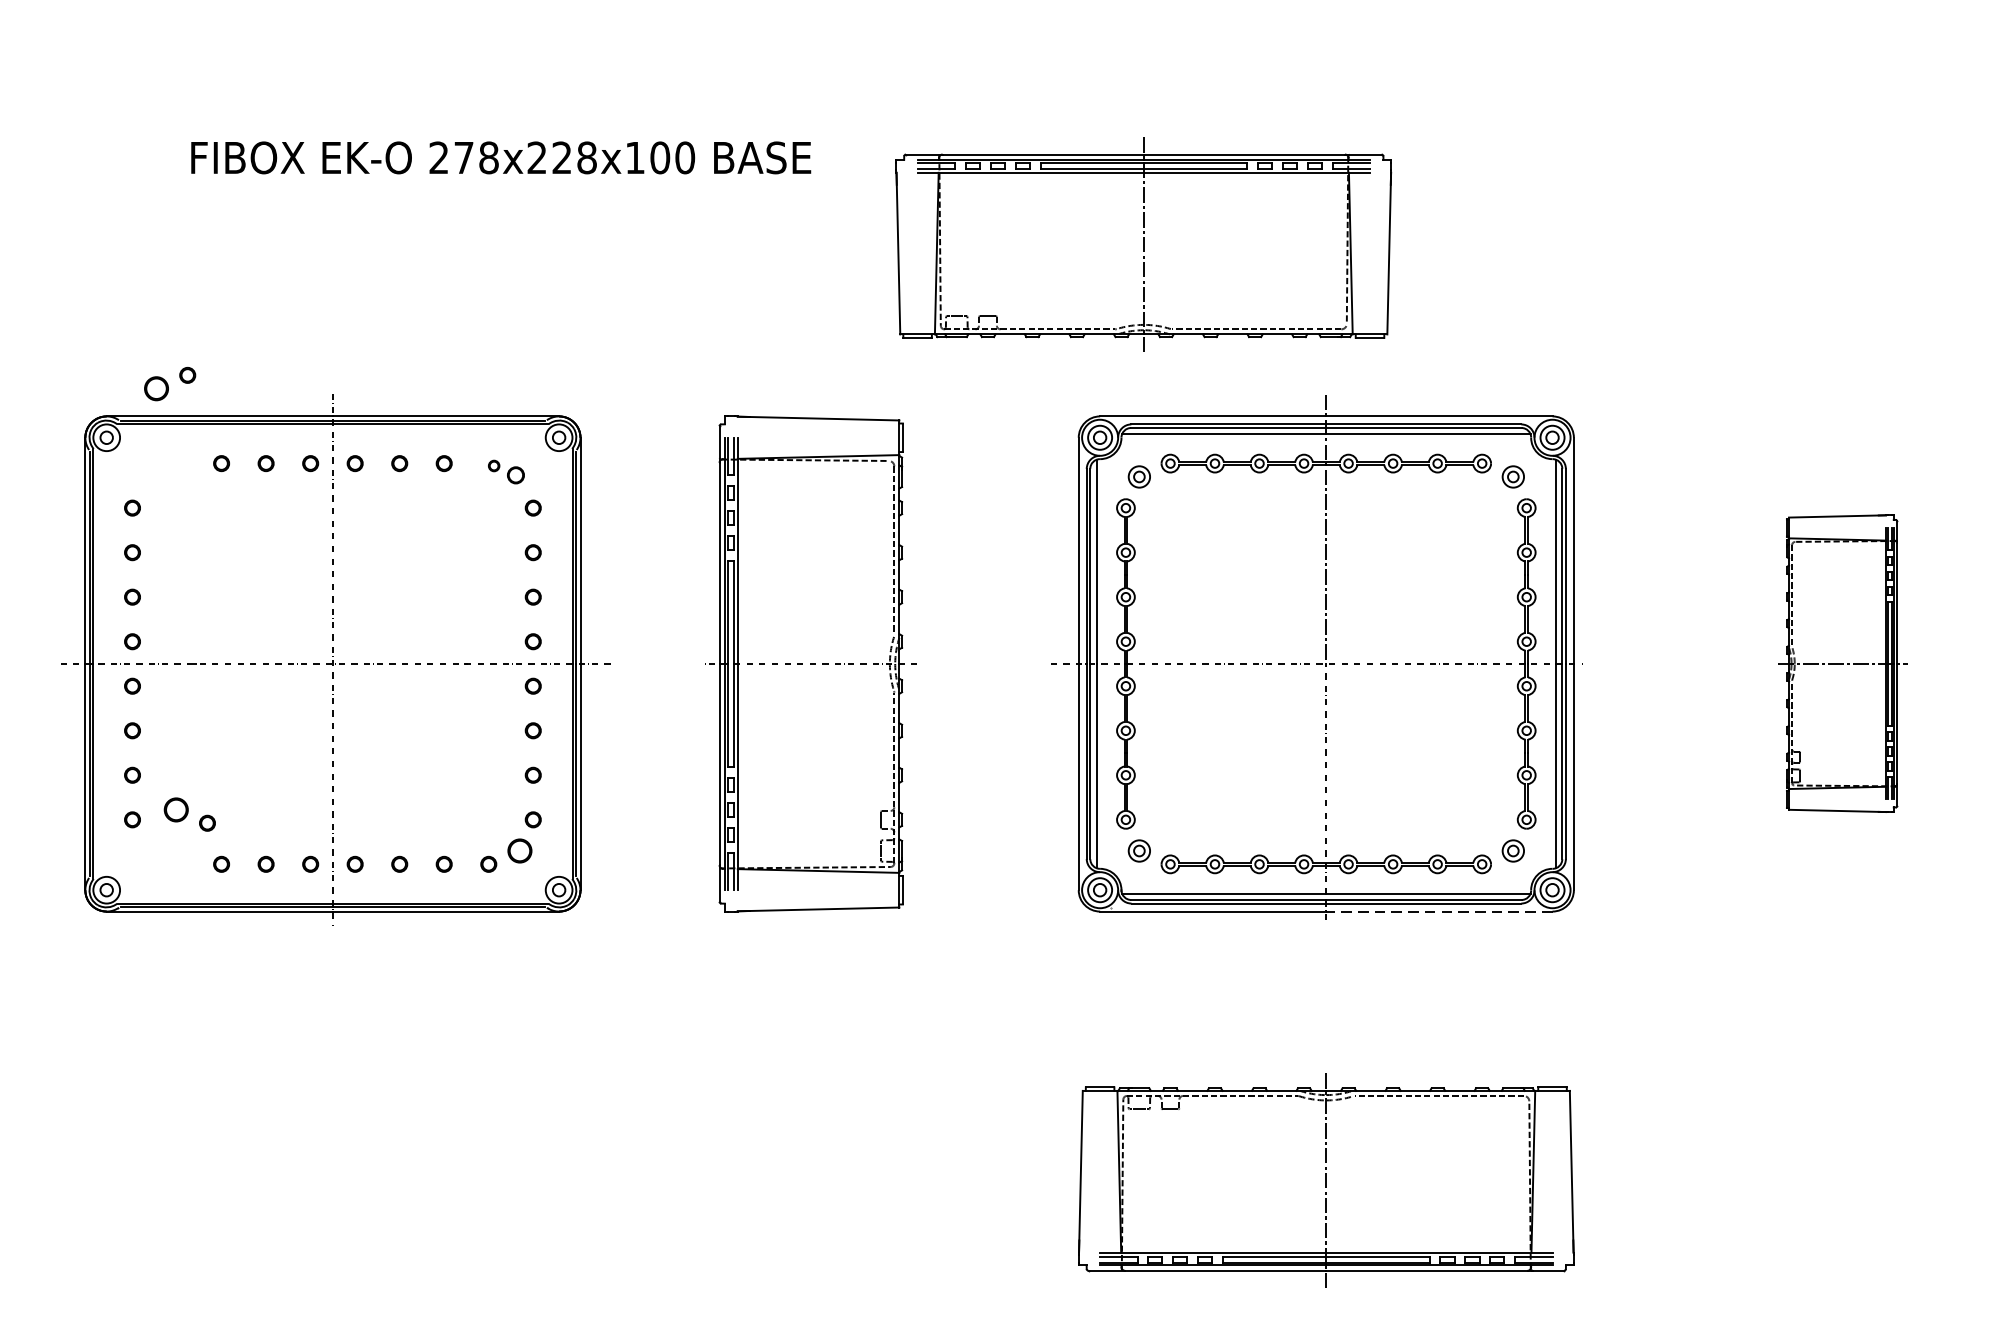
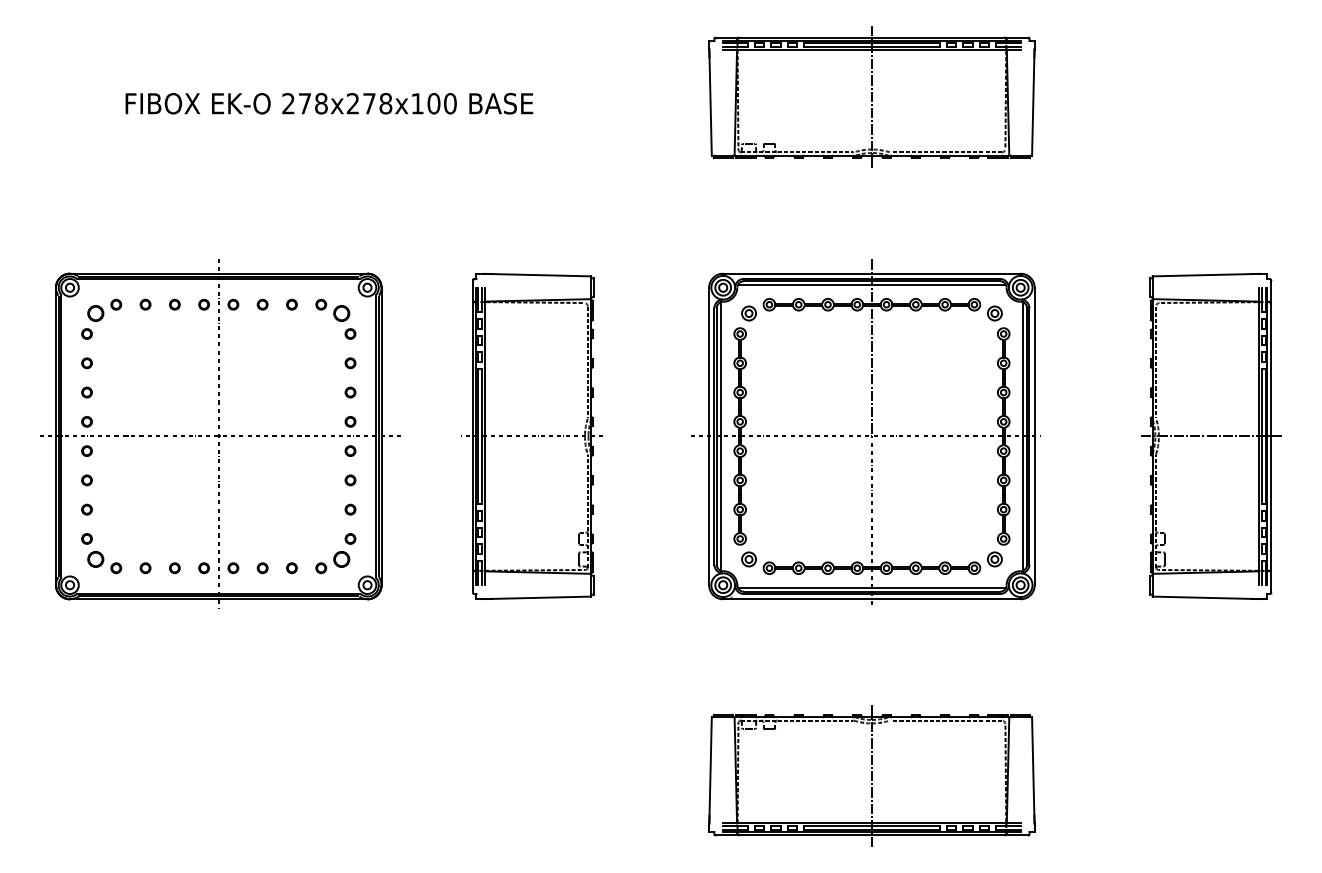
text: (562, 157) -> (369, 103), 278x228x100 -> 278x278x100
part: (1143, 244) -> (871, 96), moved
part: (169, 382) -> (104, 309), moved
part: (505, 470) -> (332, 309), size x1.43
part: (1842, 662) -> (1211, 435), size x1.67
part: (189, 814) -> (104, 562), moved
line: (1438, 911) -> (945, 599), dashed -> solid

